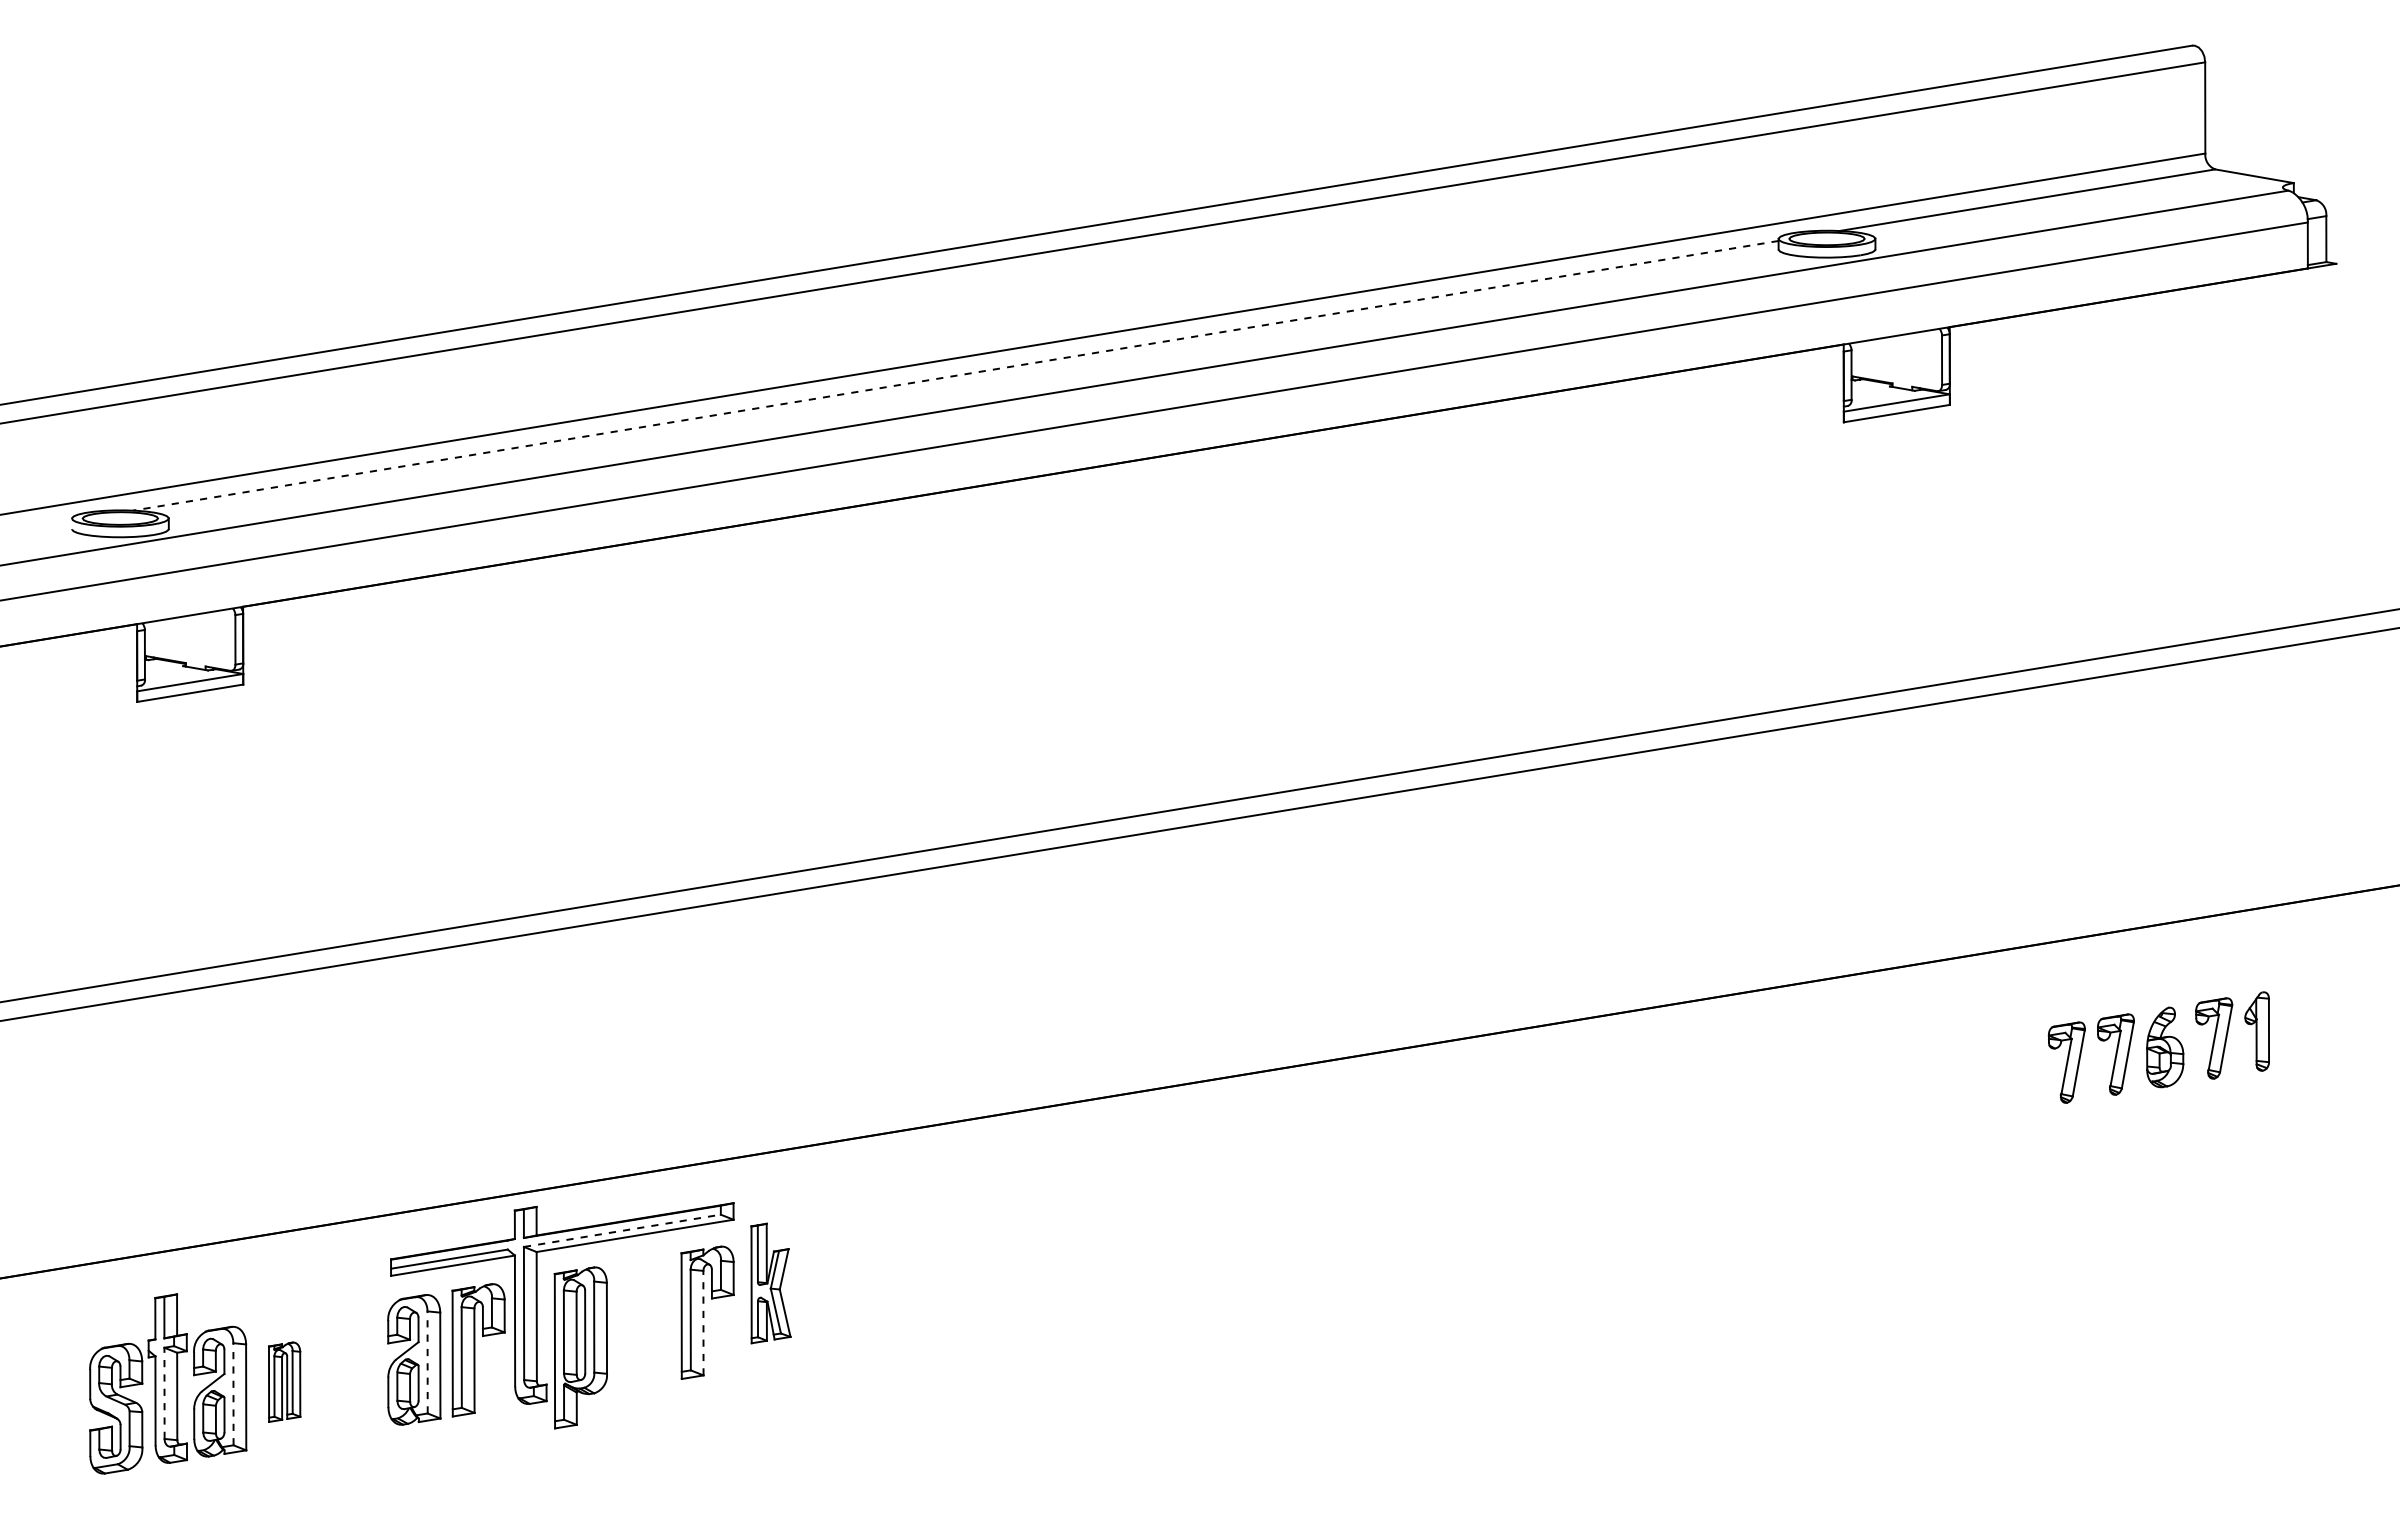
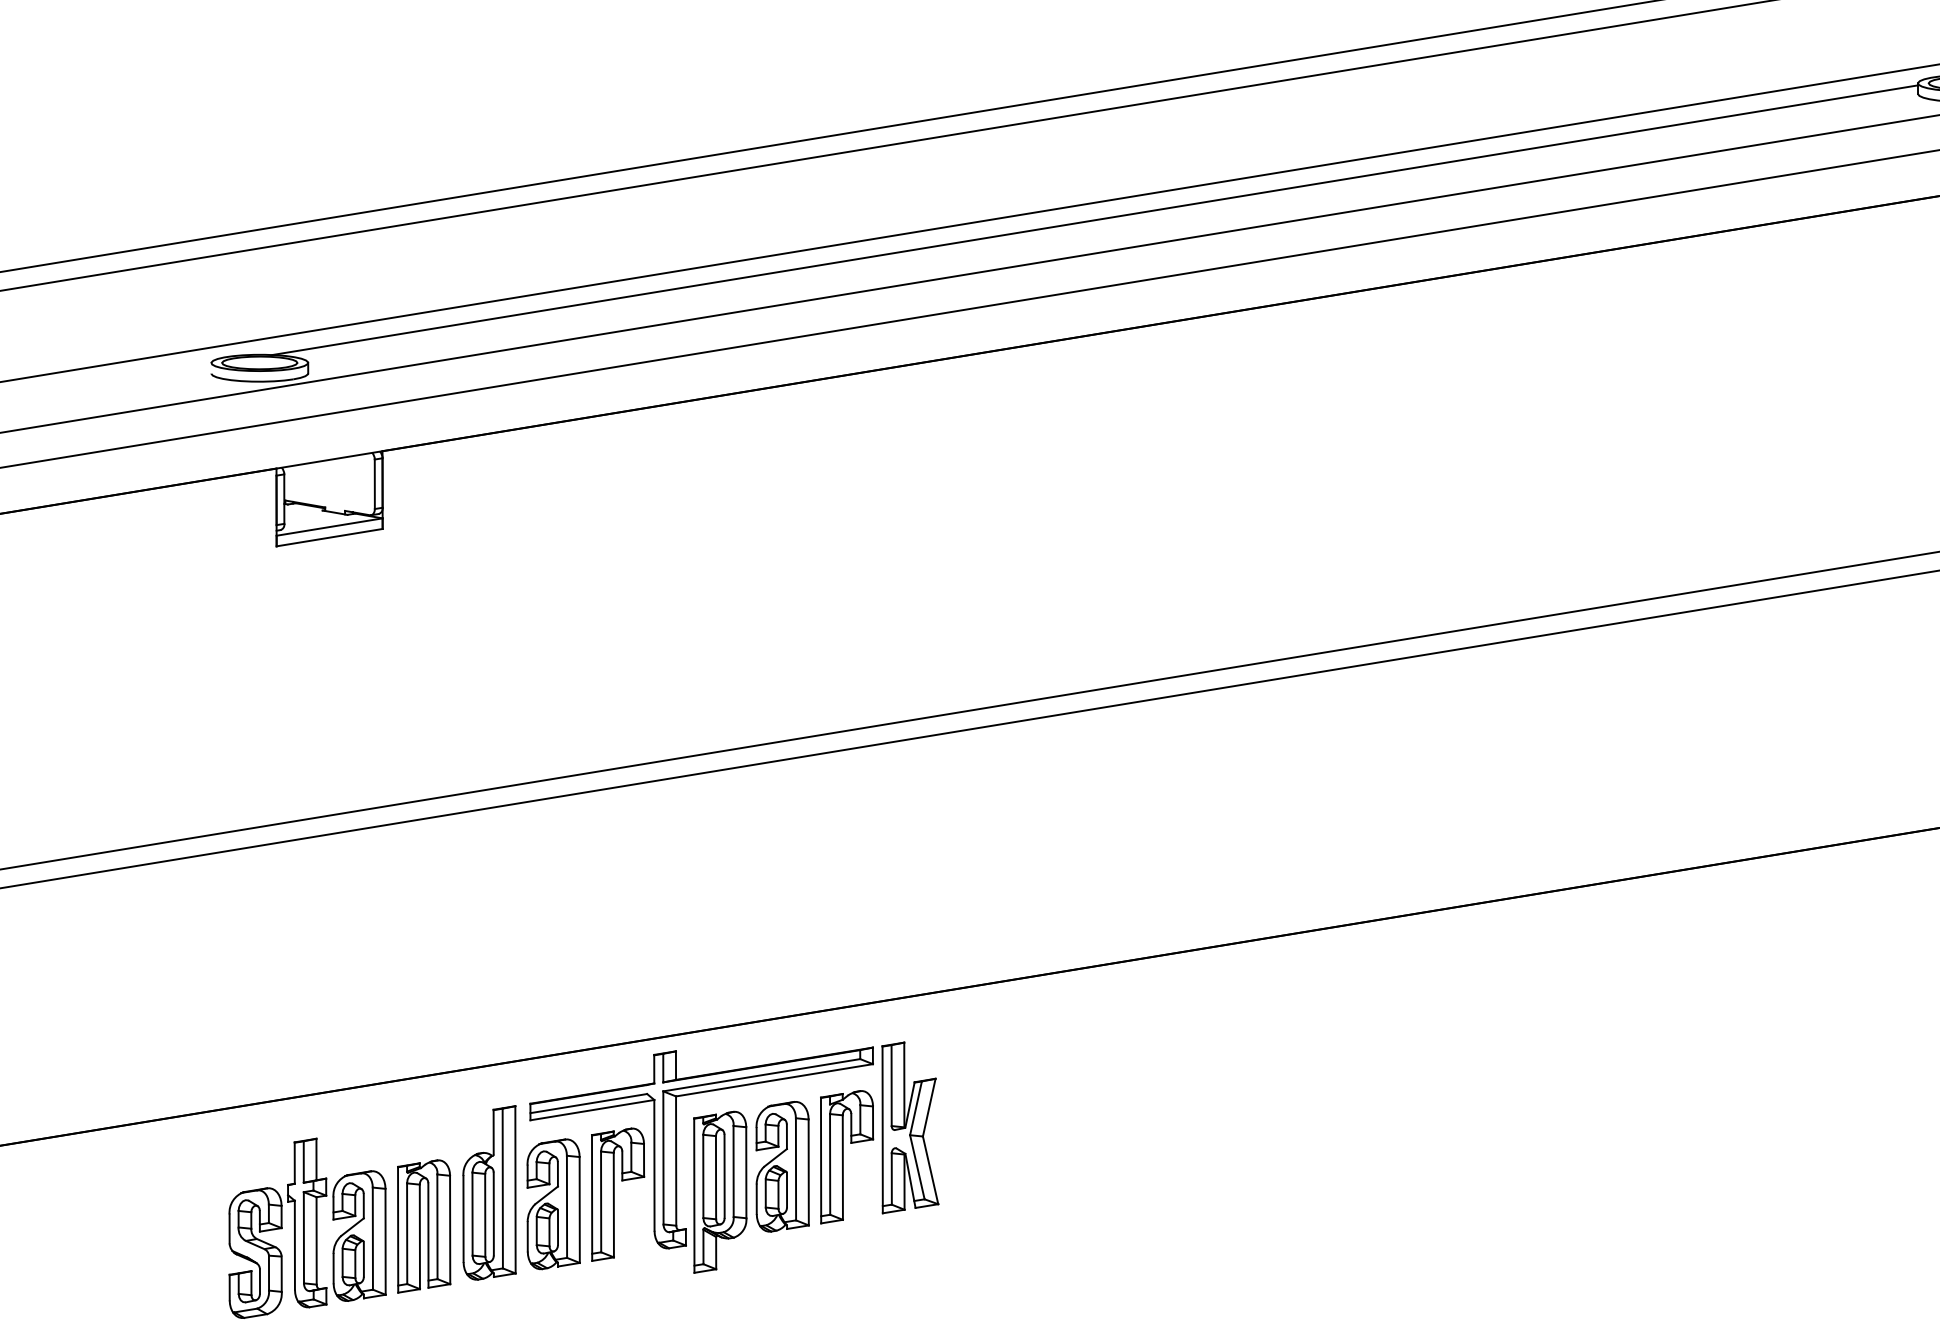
line: (955, 375) -> (1094, 219), dashed -> solid
line: (622, 1230) -> (761, 1074), dashed -> solid
part: (770, 1283) -> (909, 1127), size x1.43
part: (643, 1322) -> (782, 1166), added
line: (703, 1322) -> (842, 1166), dashed -> solid
part: (350, 1348) -> (489, 1192), added
line: (427, 1361) -> (566, 1205), dashed -> solid
part: (284, 1382) -> (423, 1226), size x1.67
line: (164, 1393) -> (303, 1237), dashed -> solid
line: (233, 1393) -> (372, 1237), dashed -> solid

